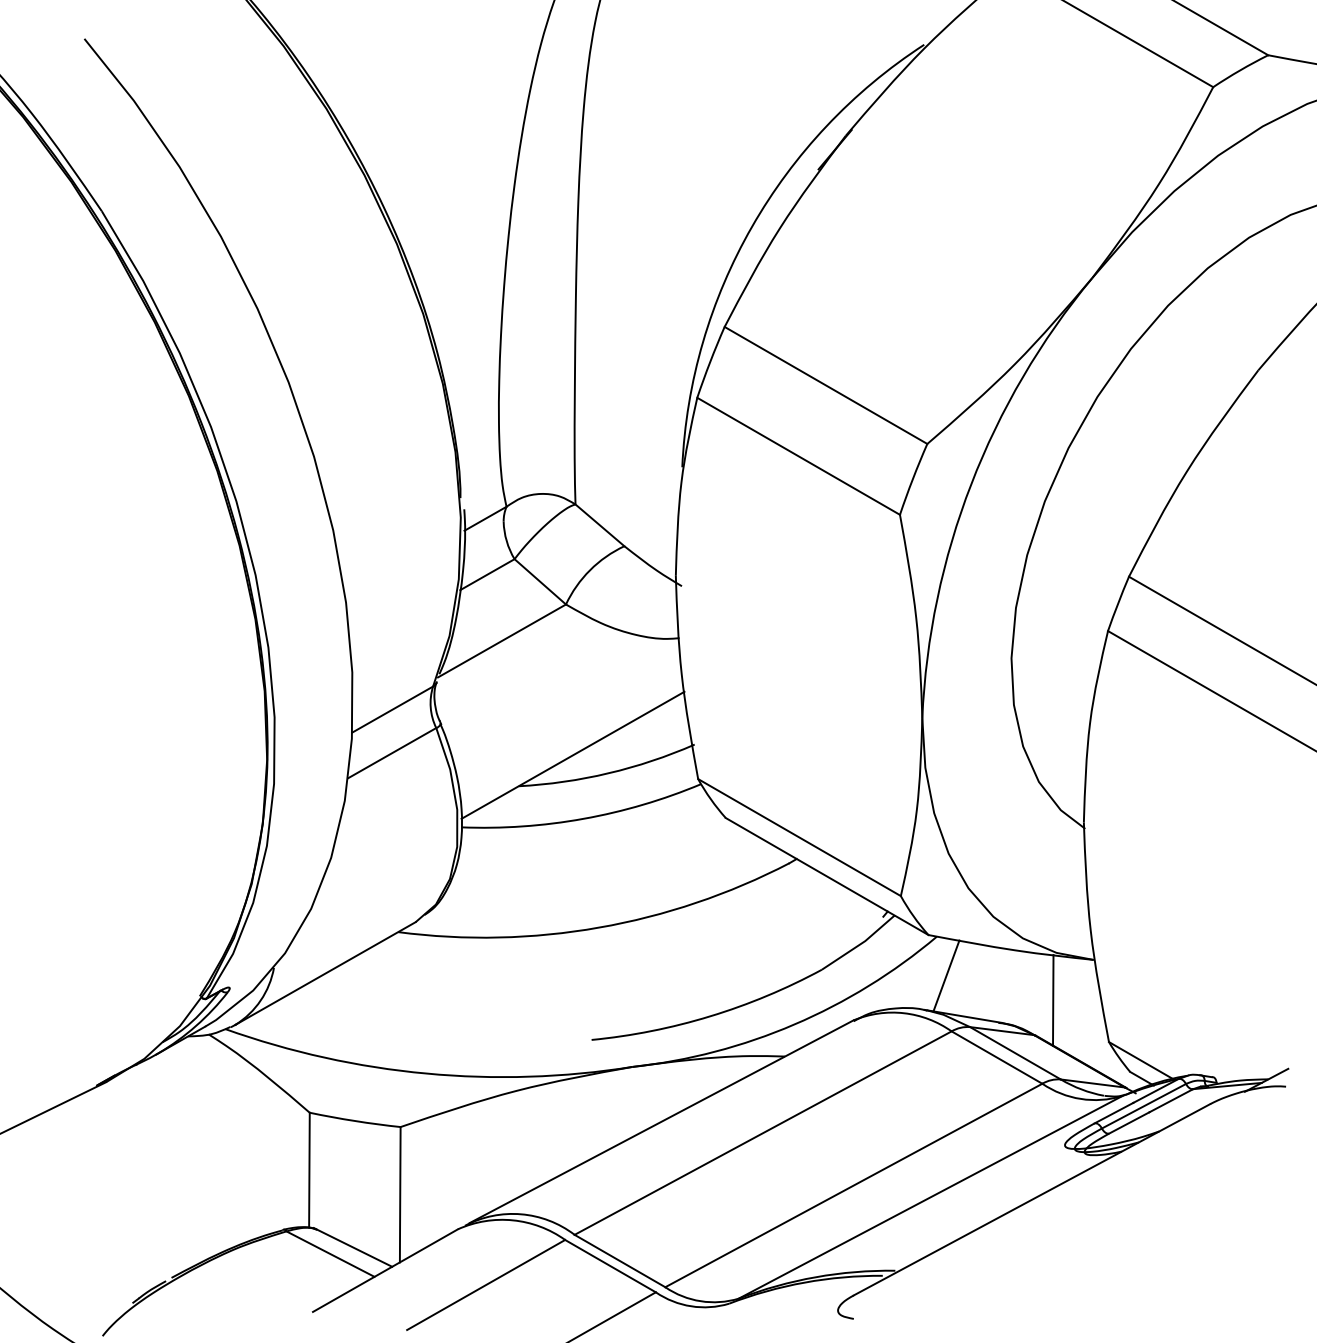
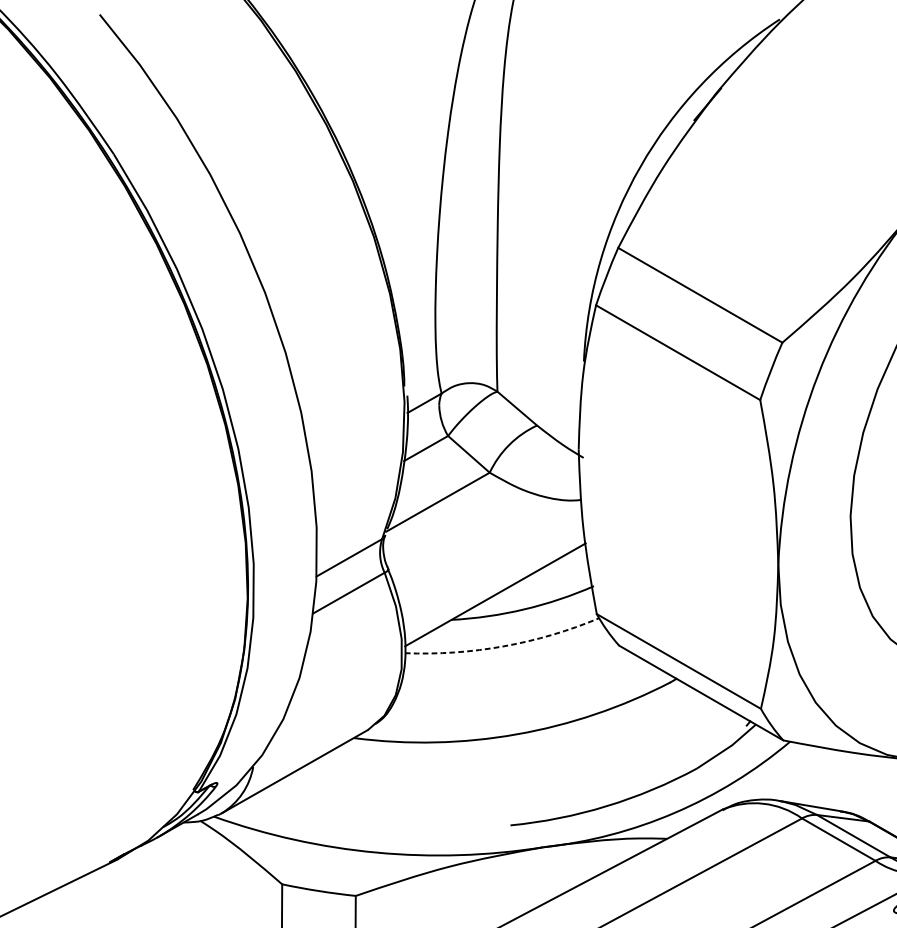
arc: (583, 818) -> (503, 646), solid -> dashed
line: (946, 975) -> (797, 773), removed
line: (1053, 1000) -> (884, 793), removed

